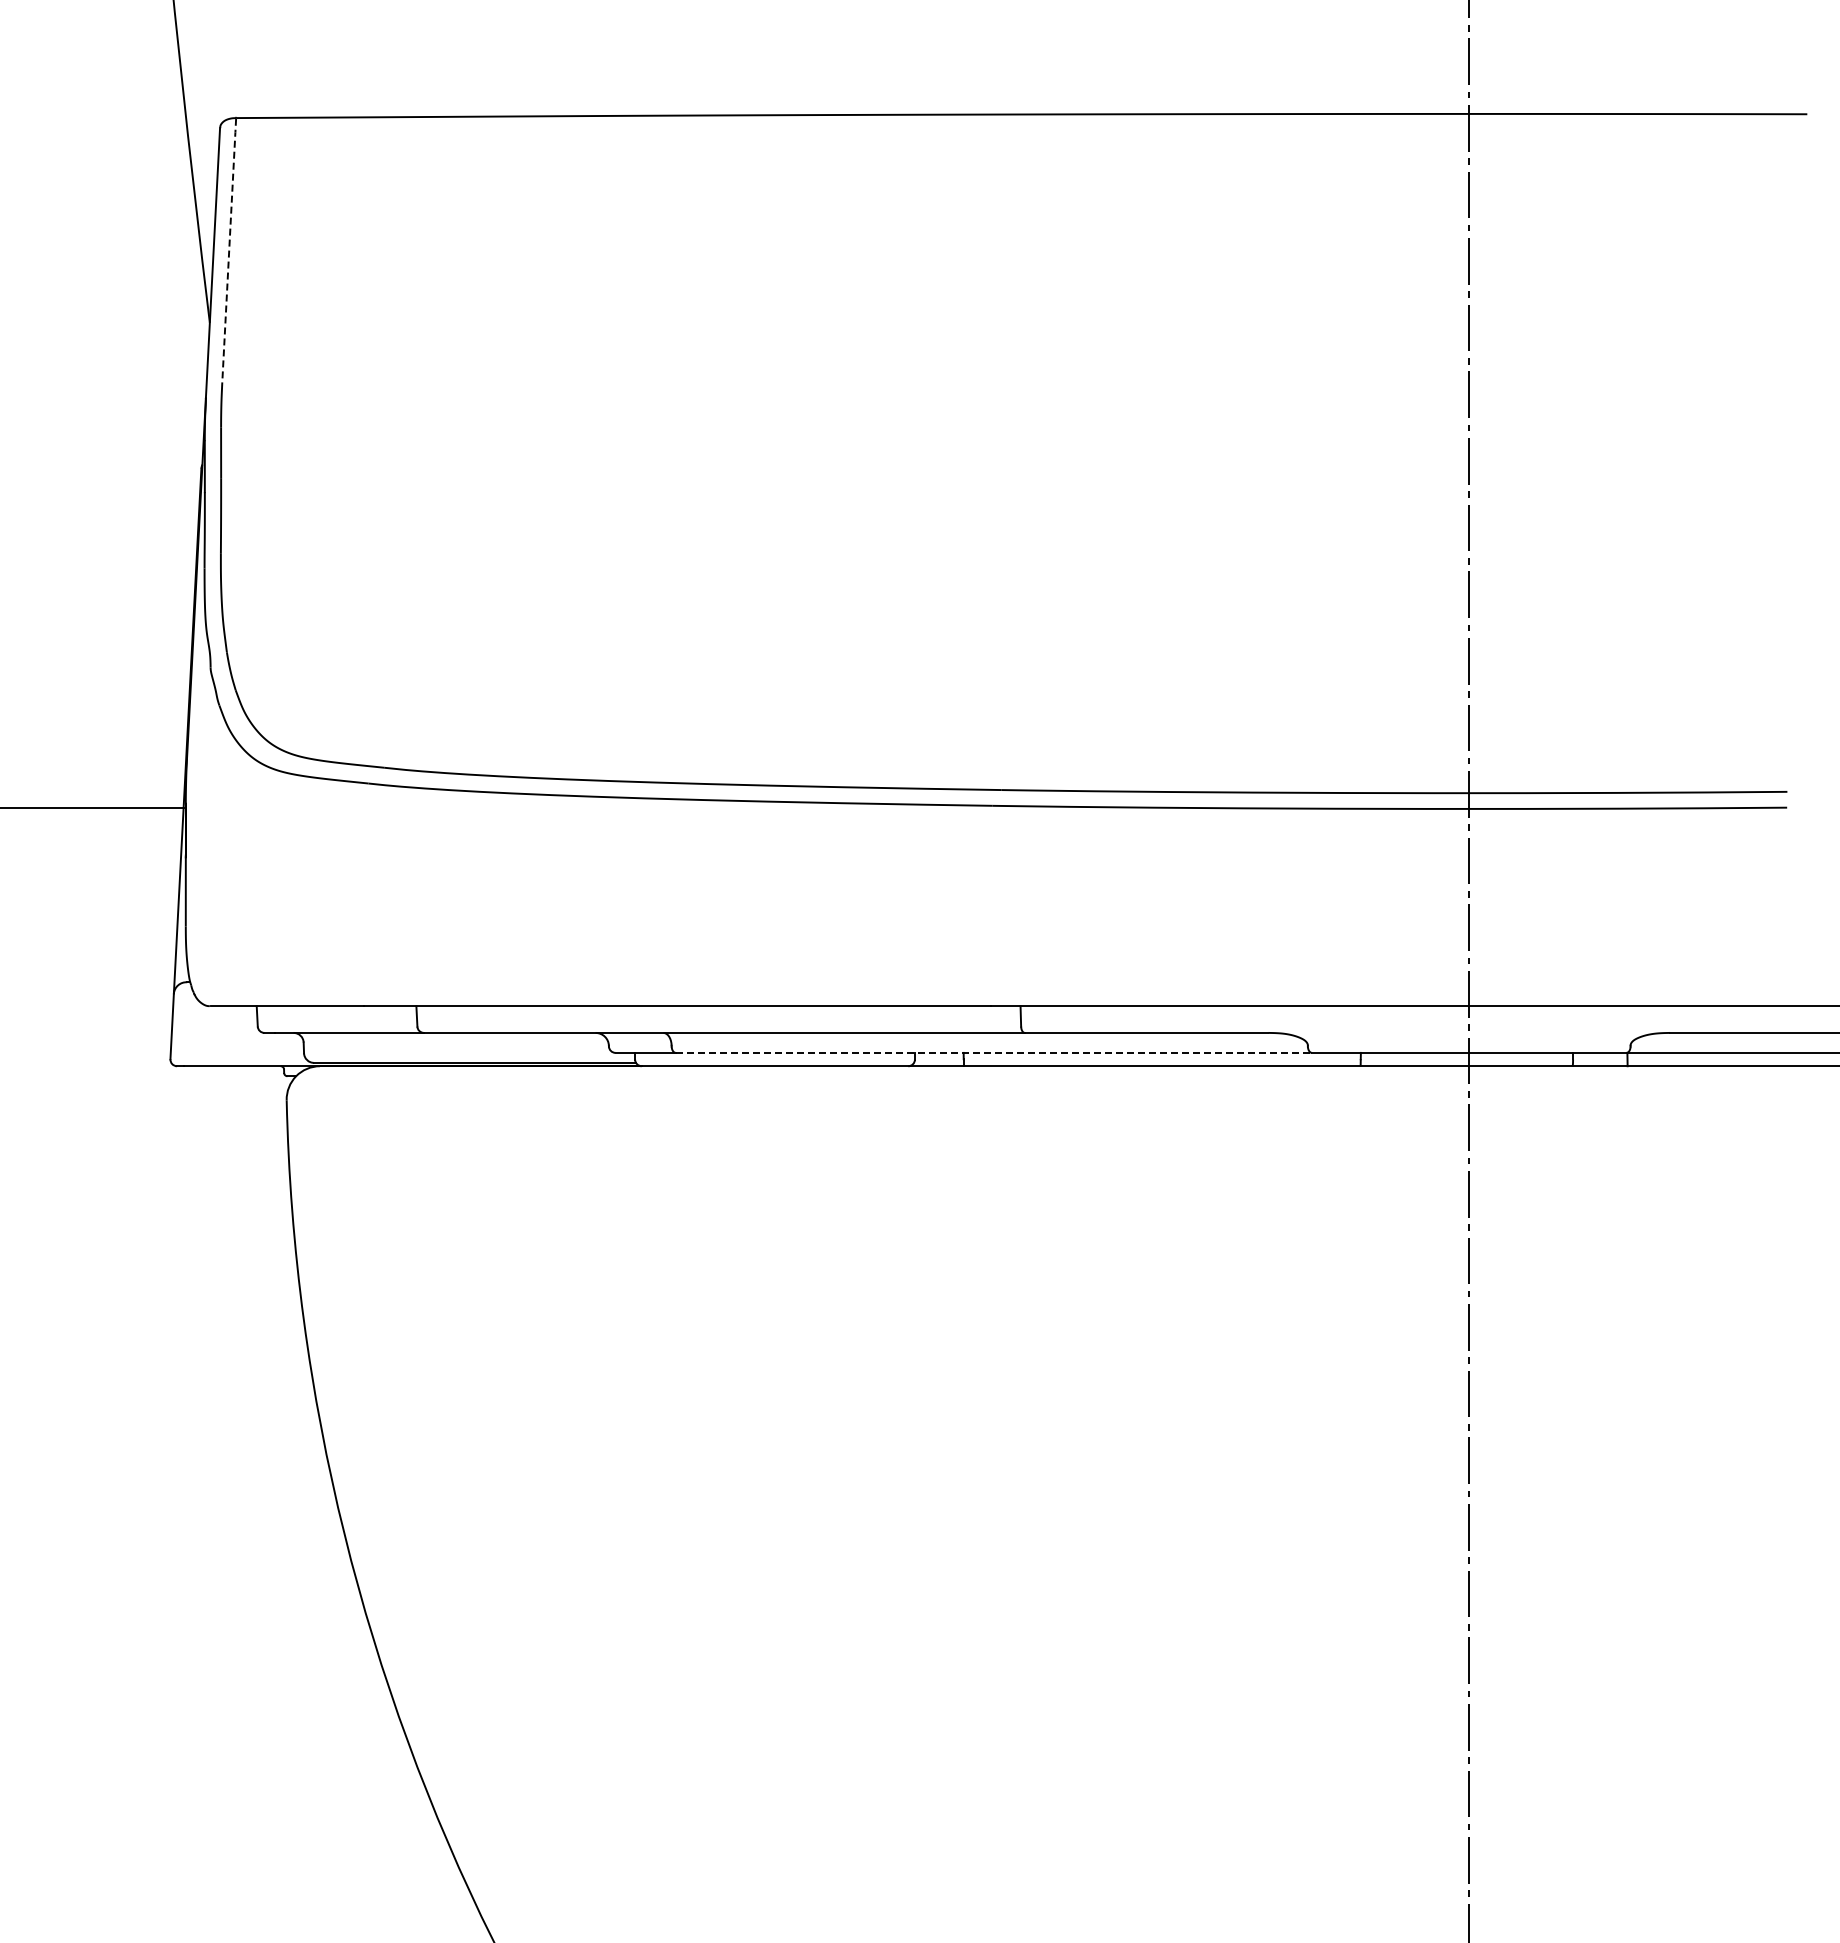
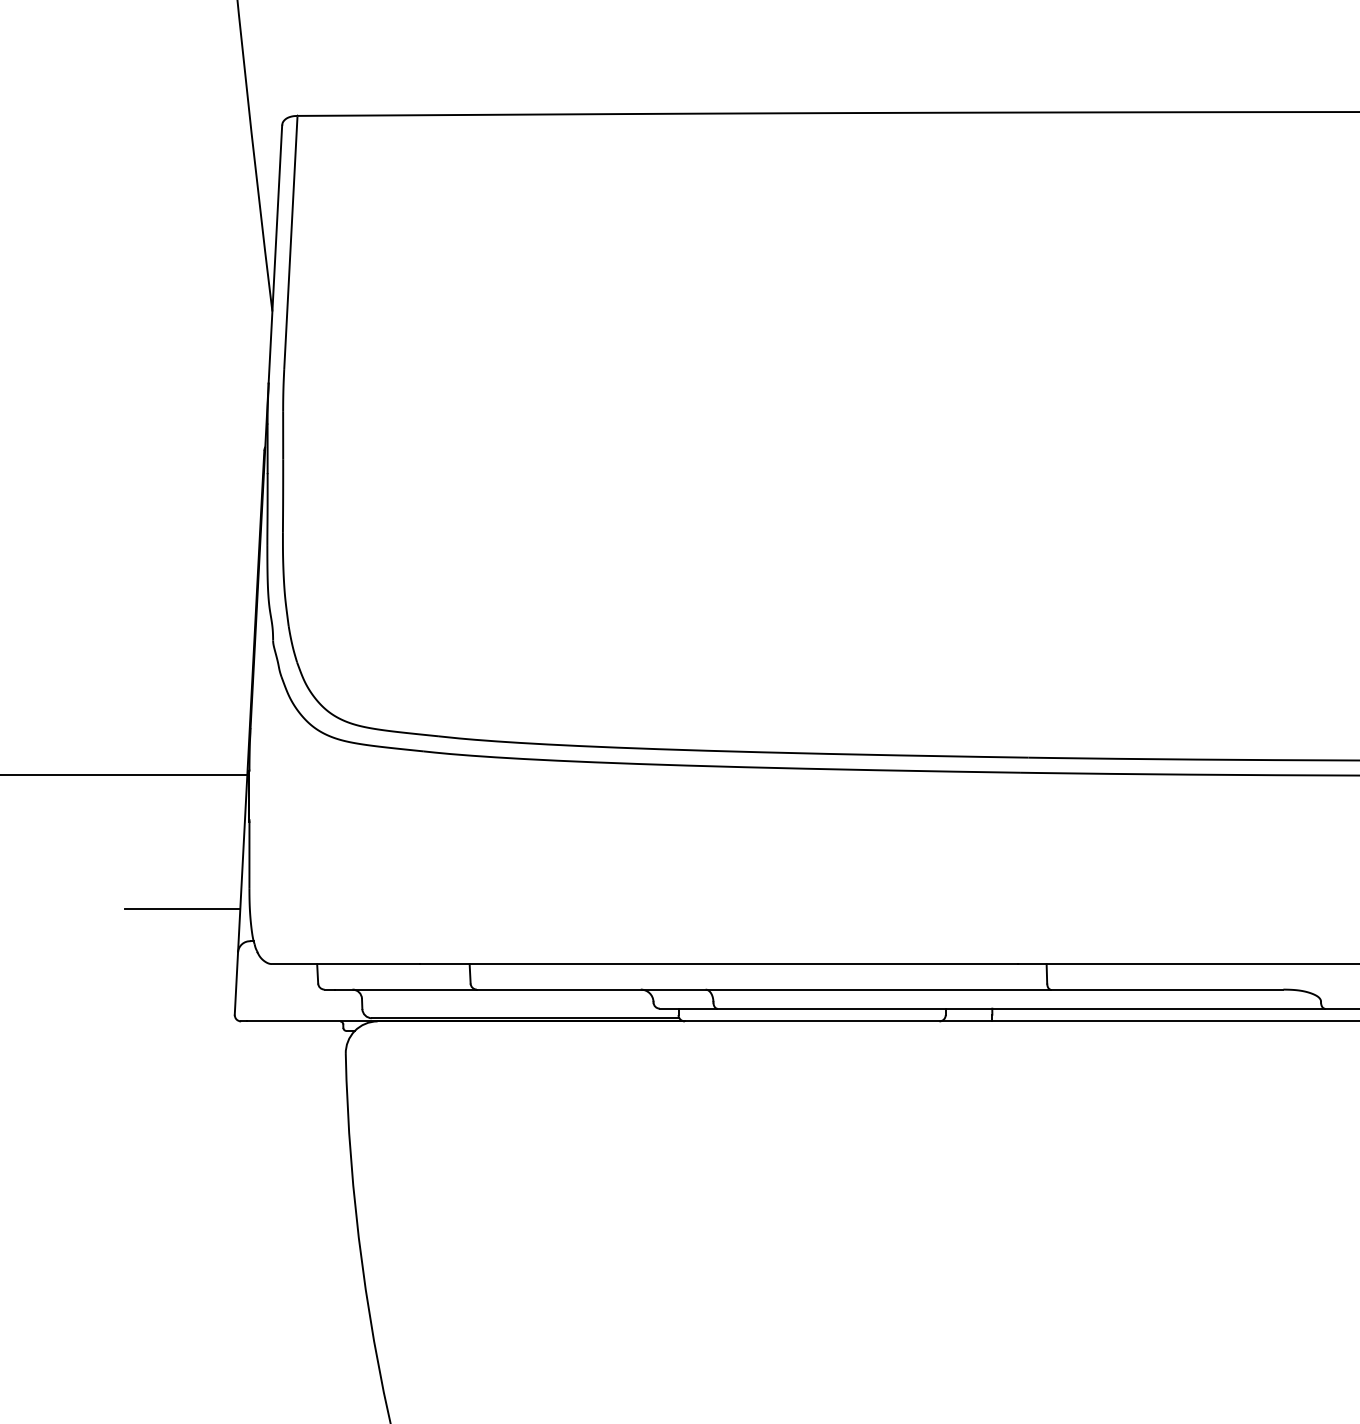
line: (229, 250) -> (291, 242), dashed -> solid
line: (115, 948) -> (182, 908), added
line: (994, 1052) -> (1021, 1008), dashed -> solid

